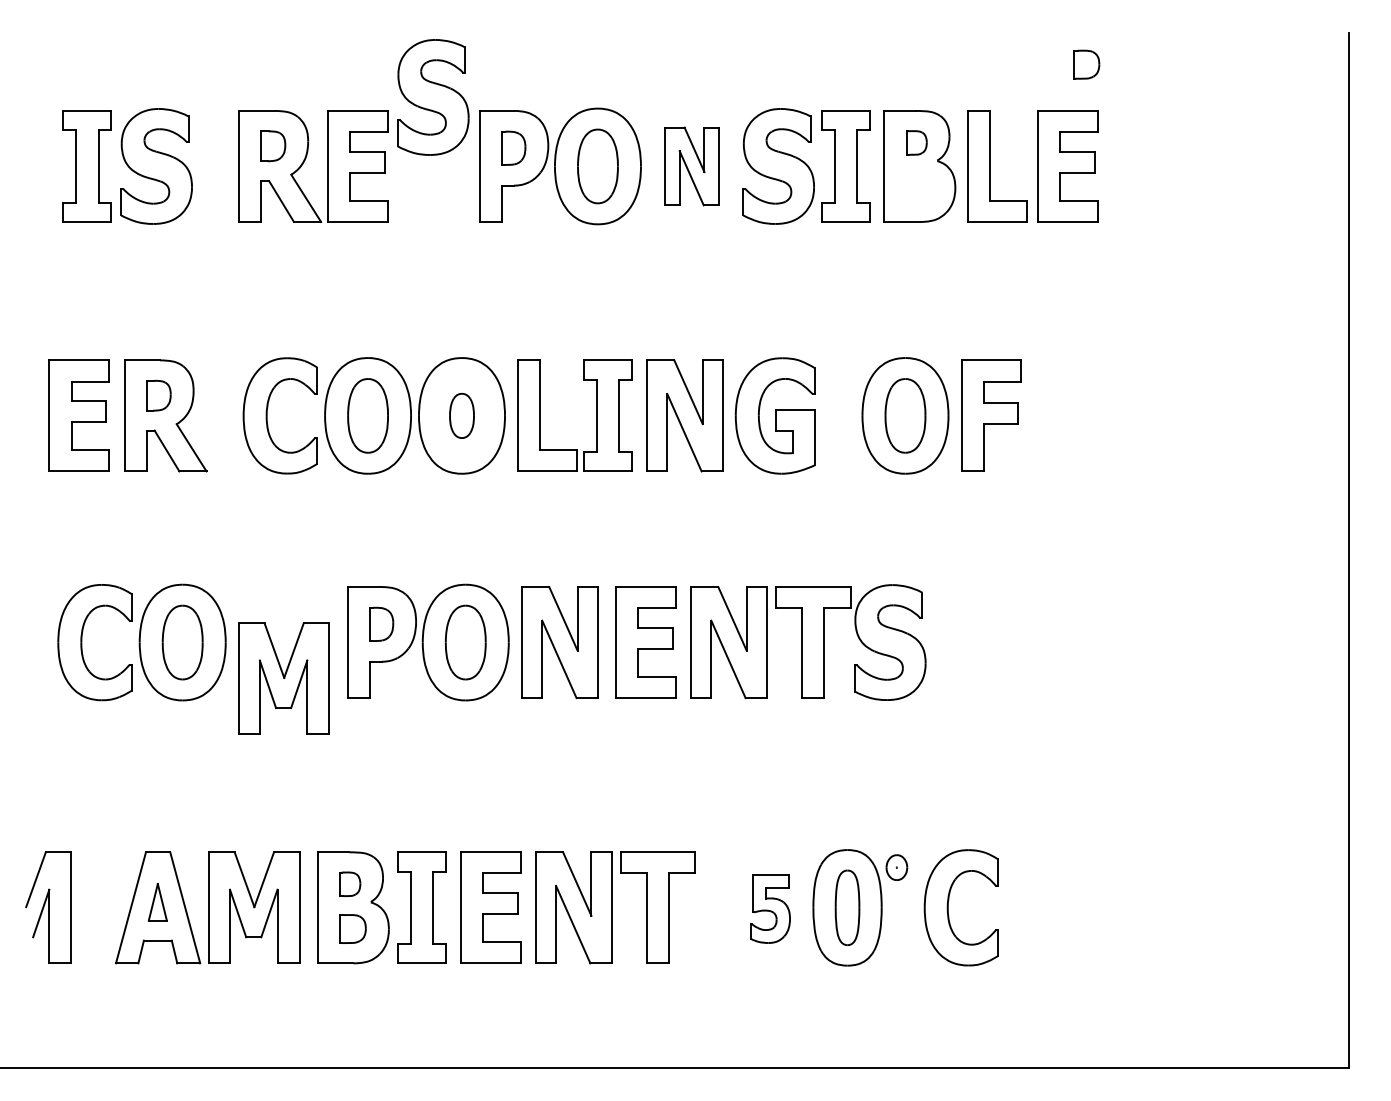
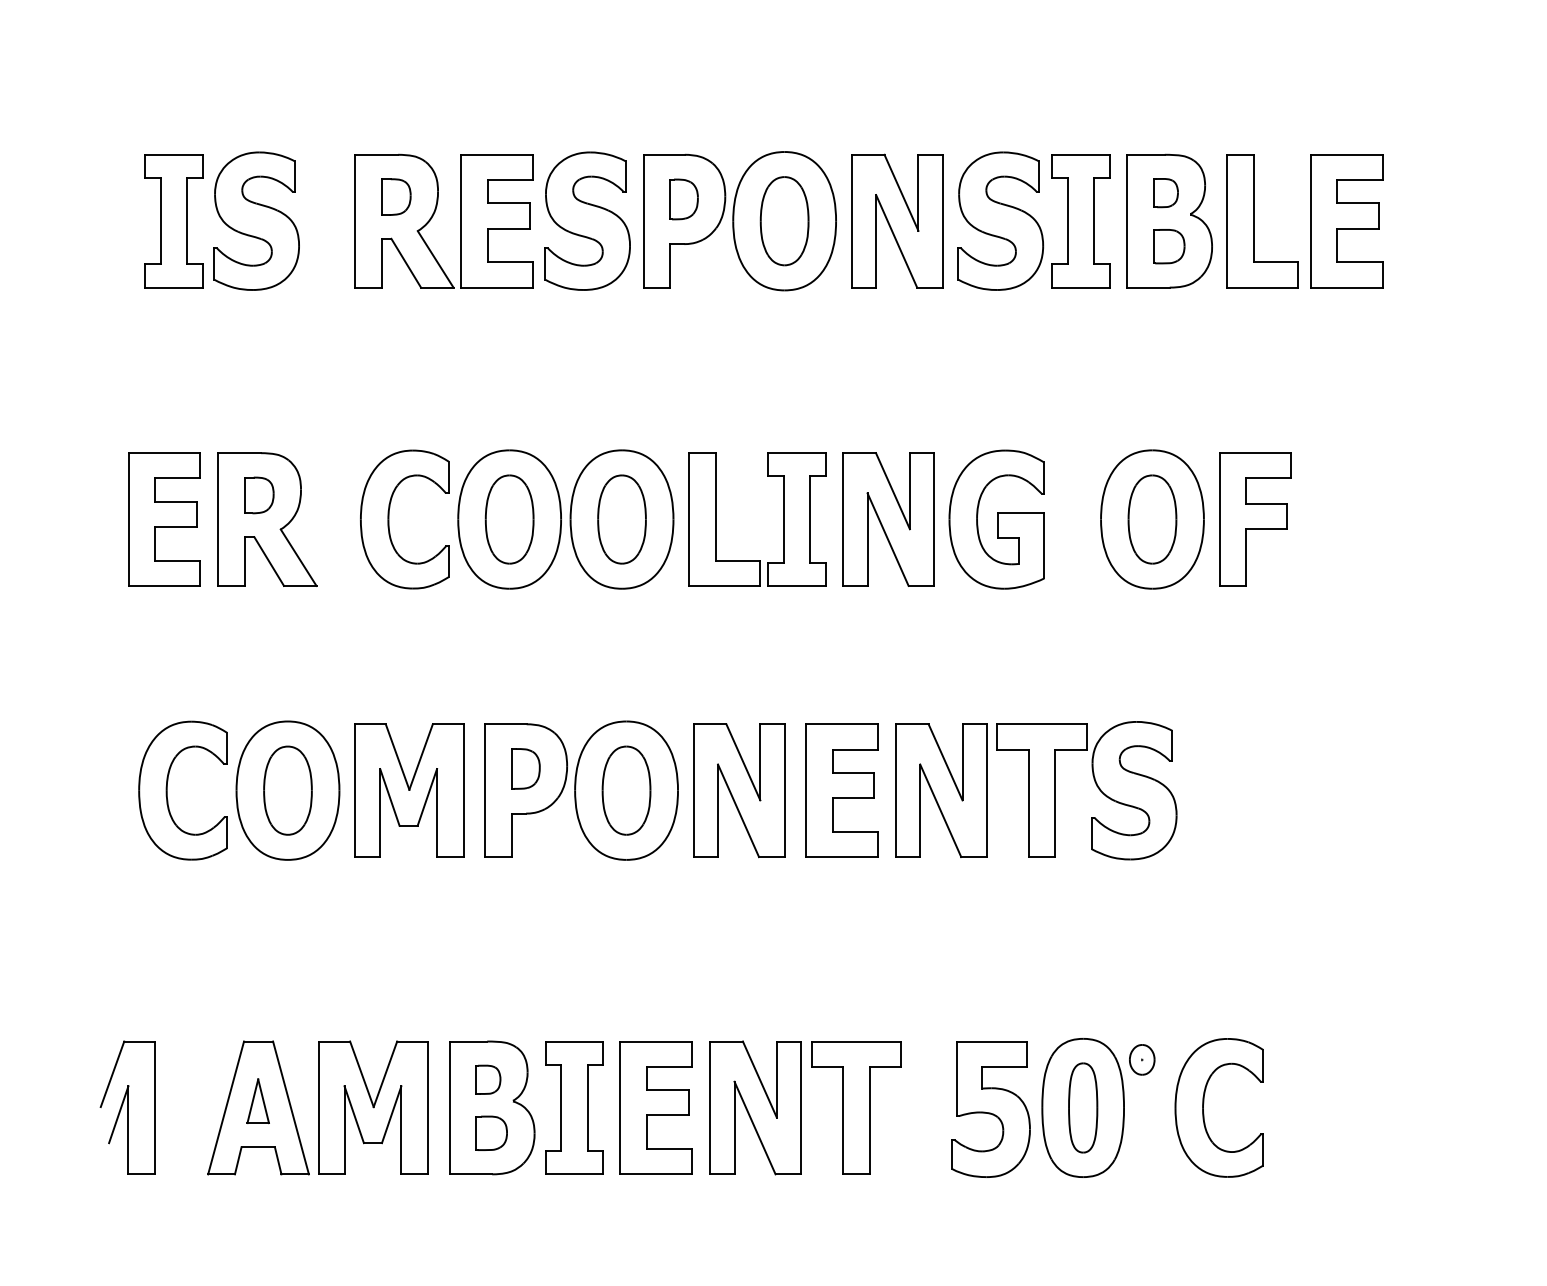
part: (1086, 64) -> (1169, 246), moved
part: (433, 97) -> (587, 221), moved
part: (691, 166) -> (896, 221), size x1.43
part: (461, 415) -> (621, 519), size x1.67
part: (283, 678) -> (408, 790), moved
part: (770, 908) -> (991, 1108), size x1.67

